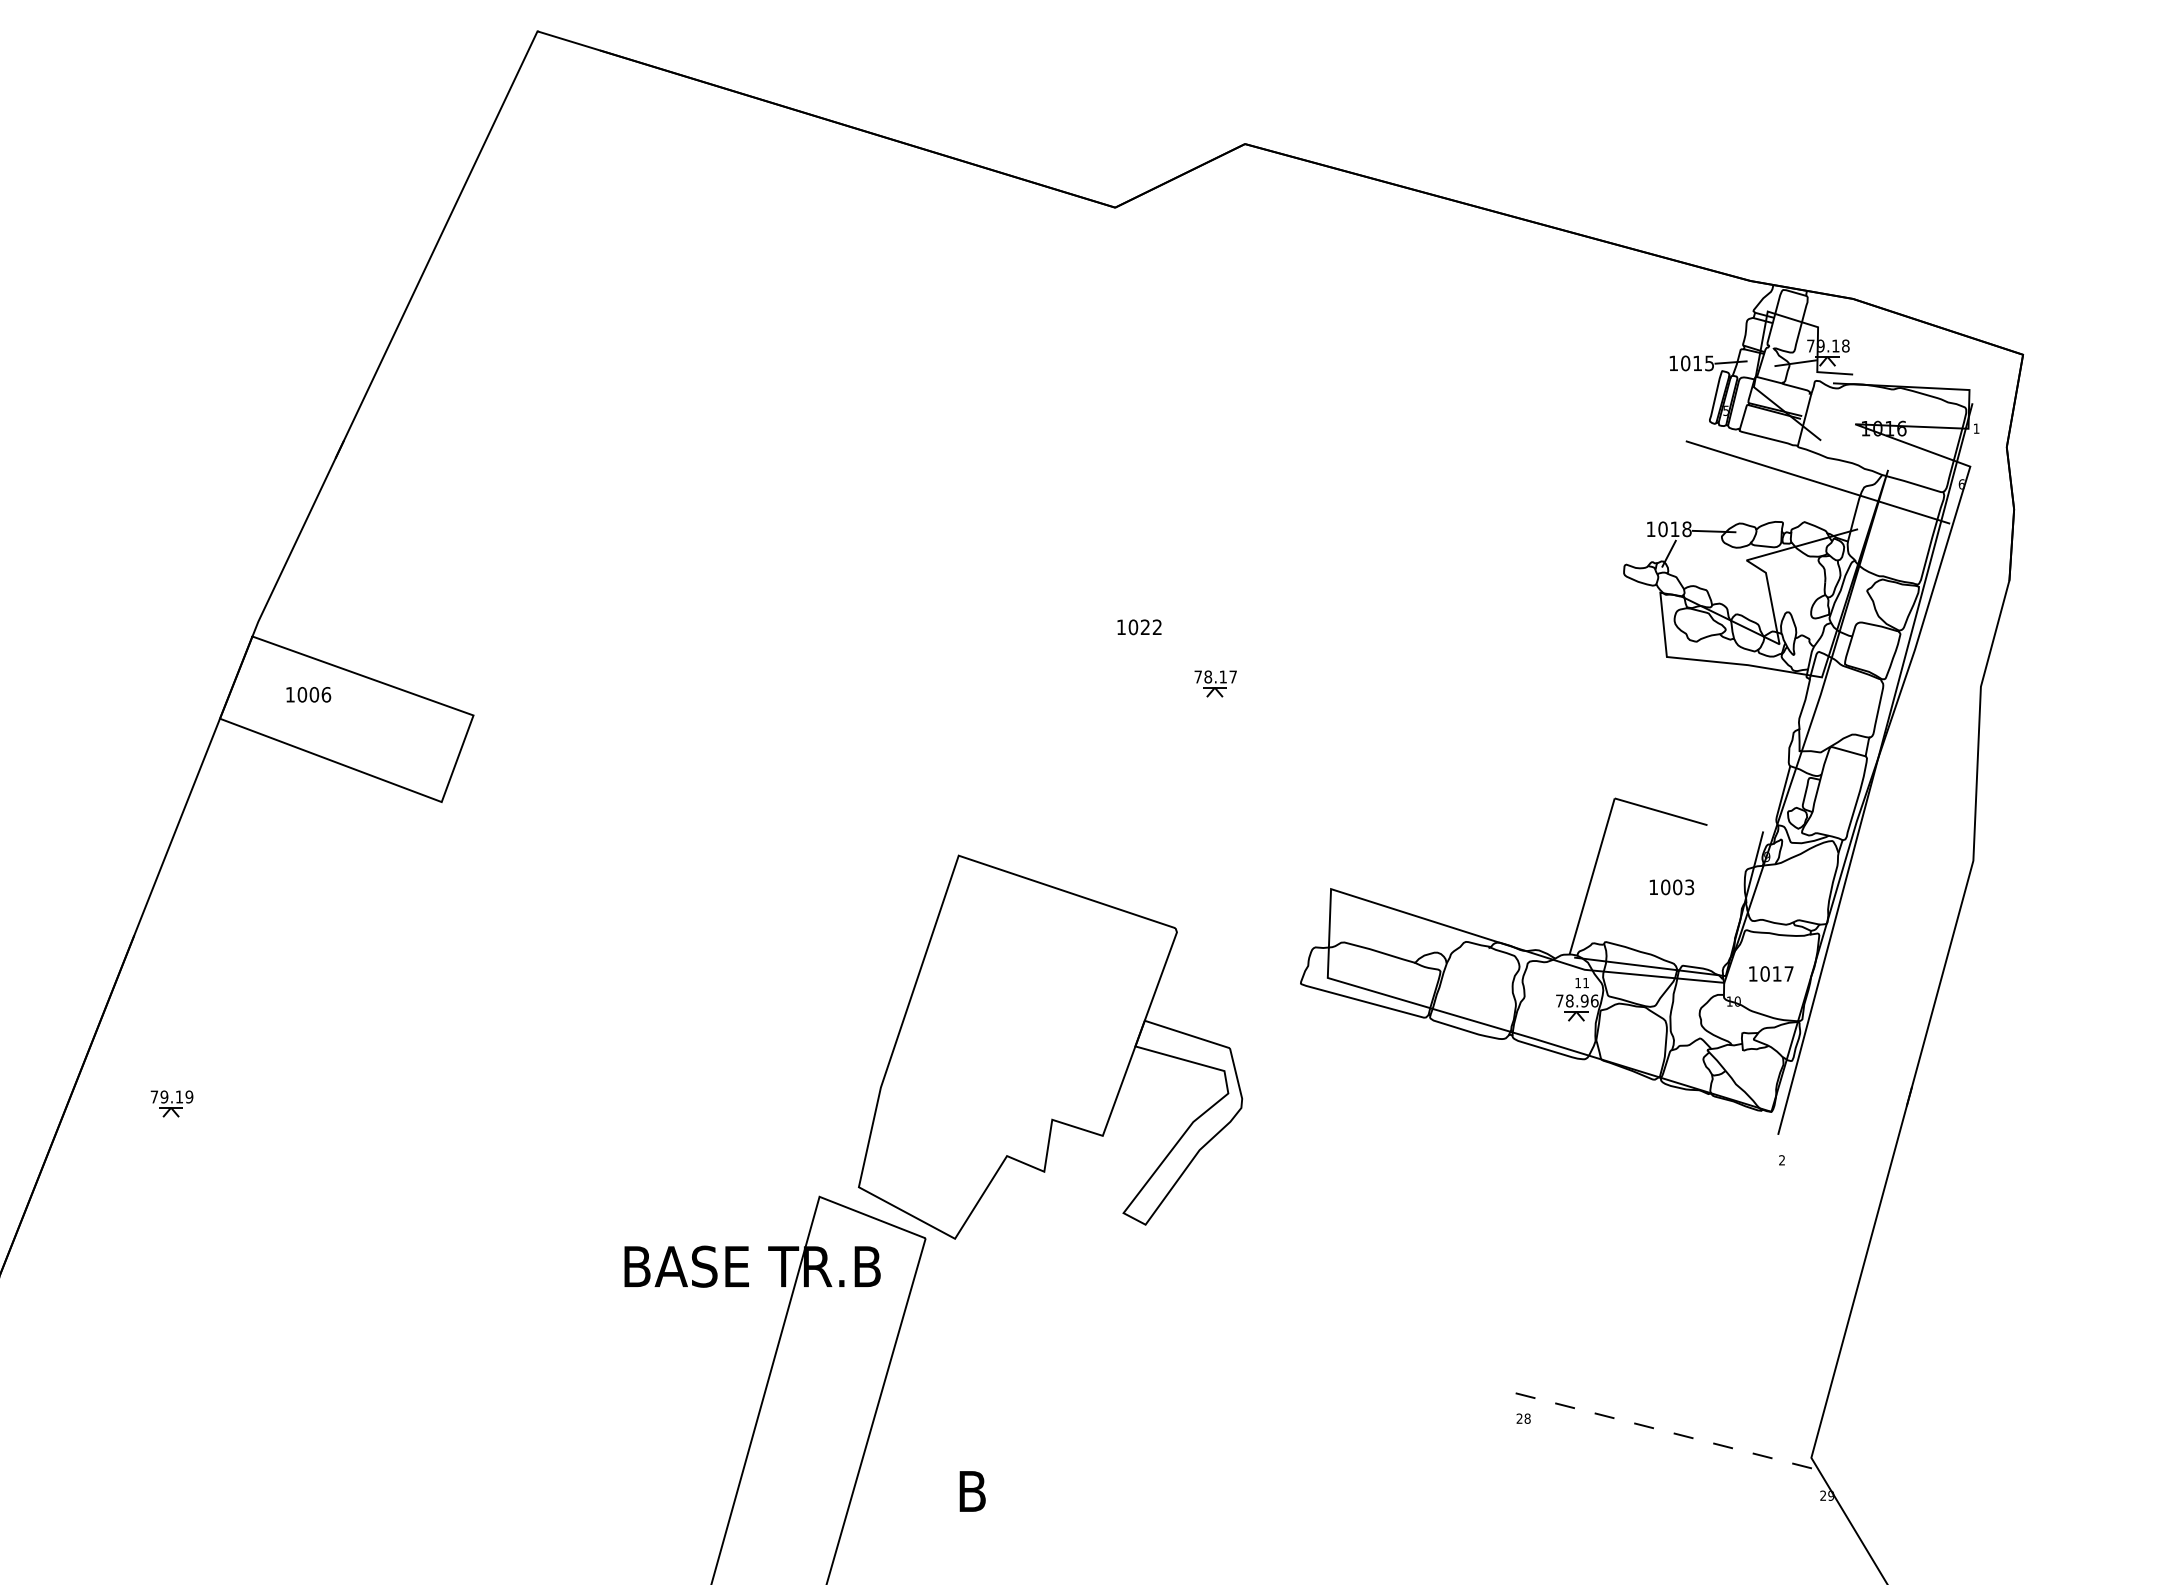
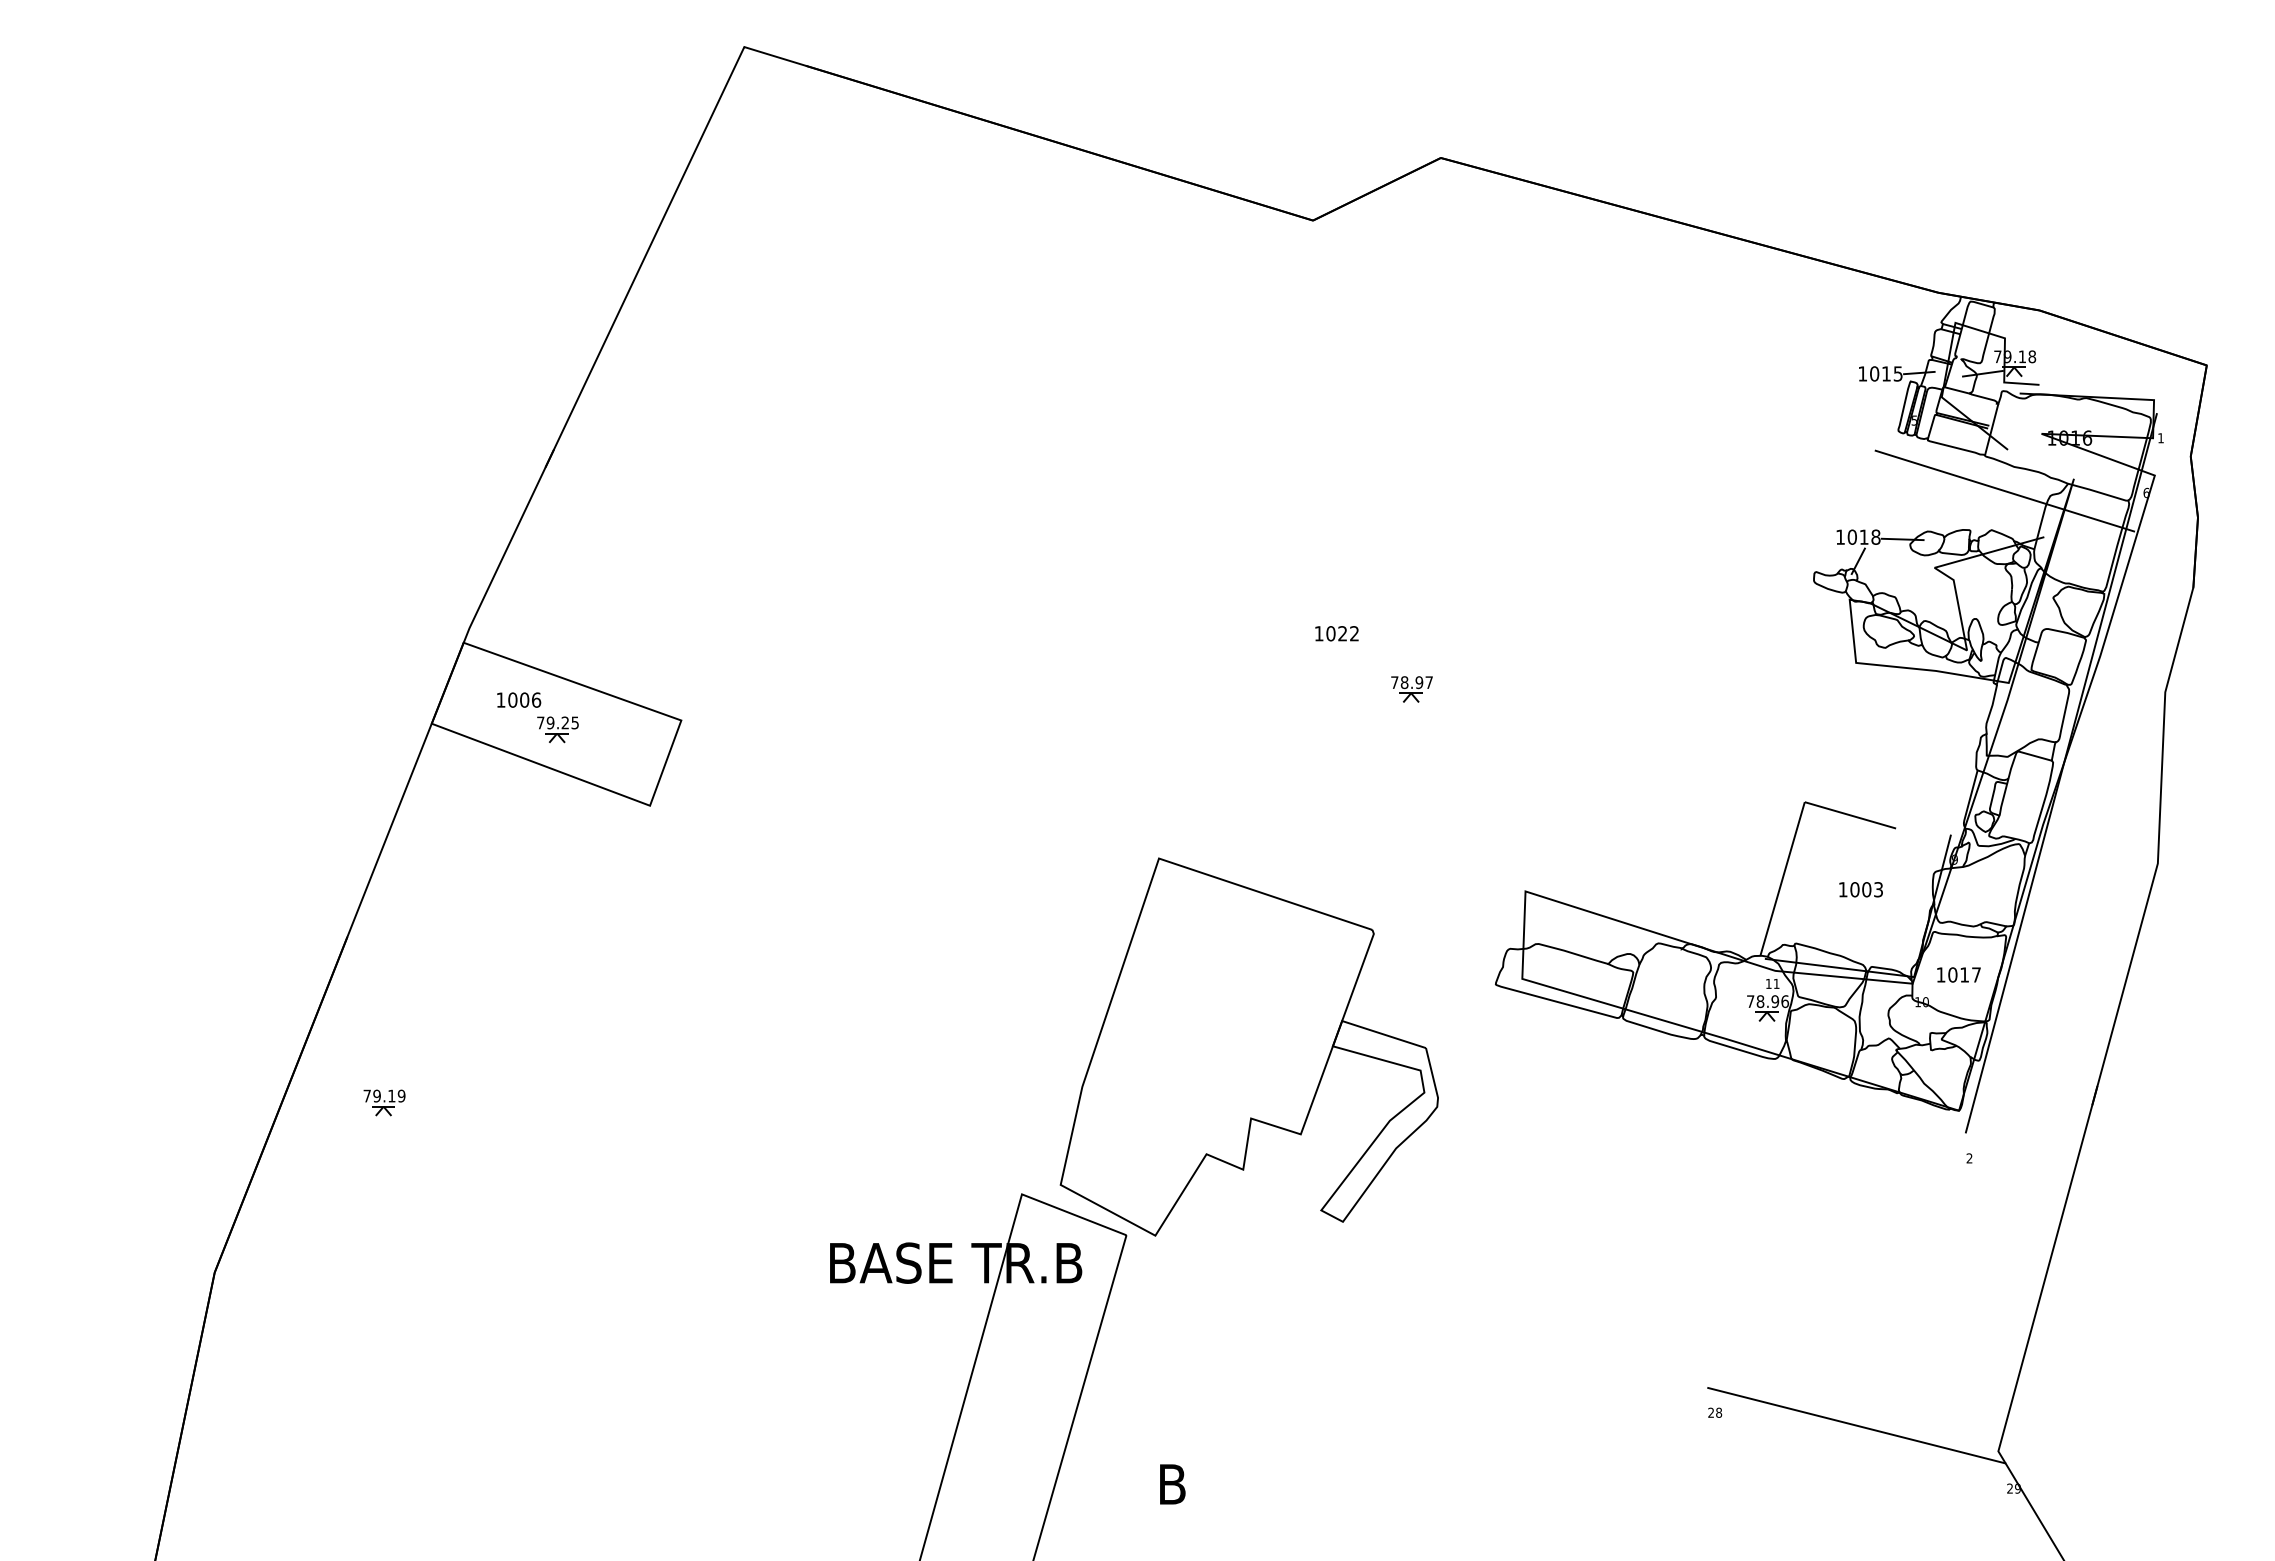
text: (1223, 676) -> (1419, 682), 78.17 -> 78.97
part: (347, 724) -> (557, 729), added
line: (1668, 1431) -> (1857, 1425), dashed -> solid

